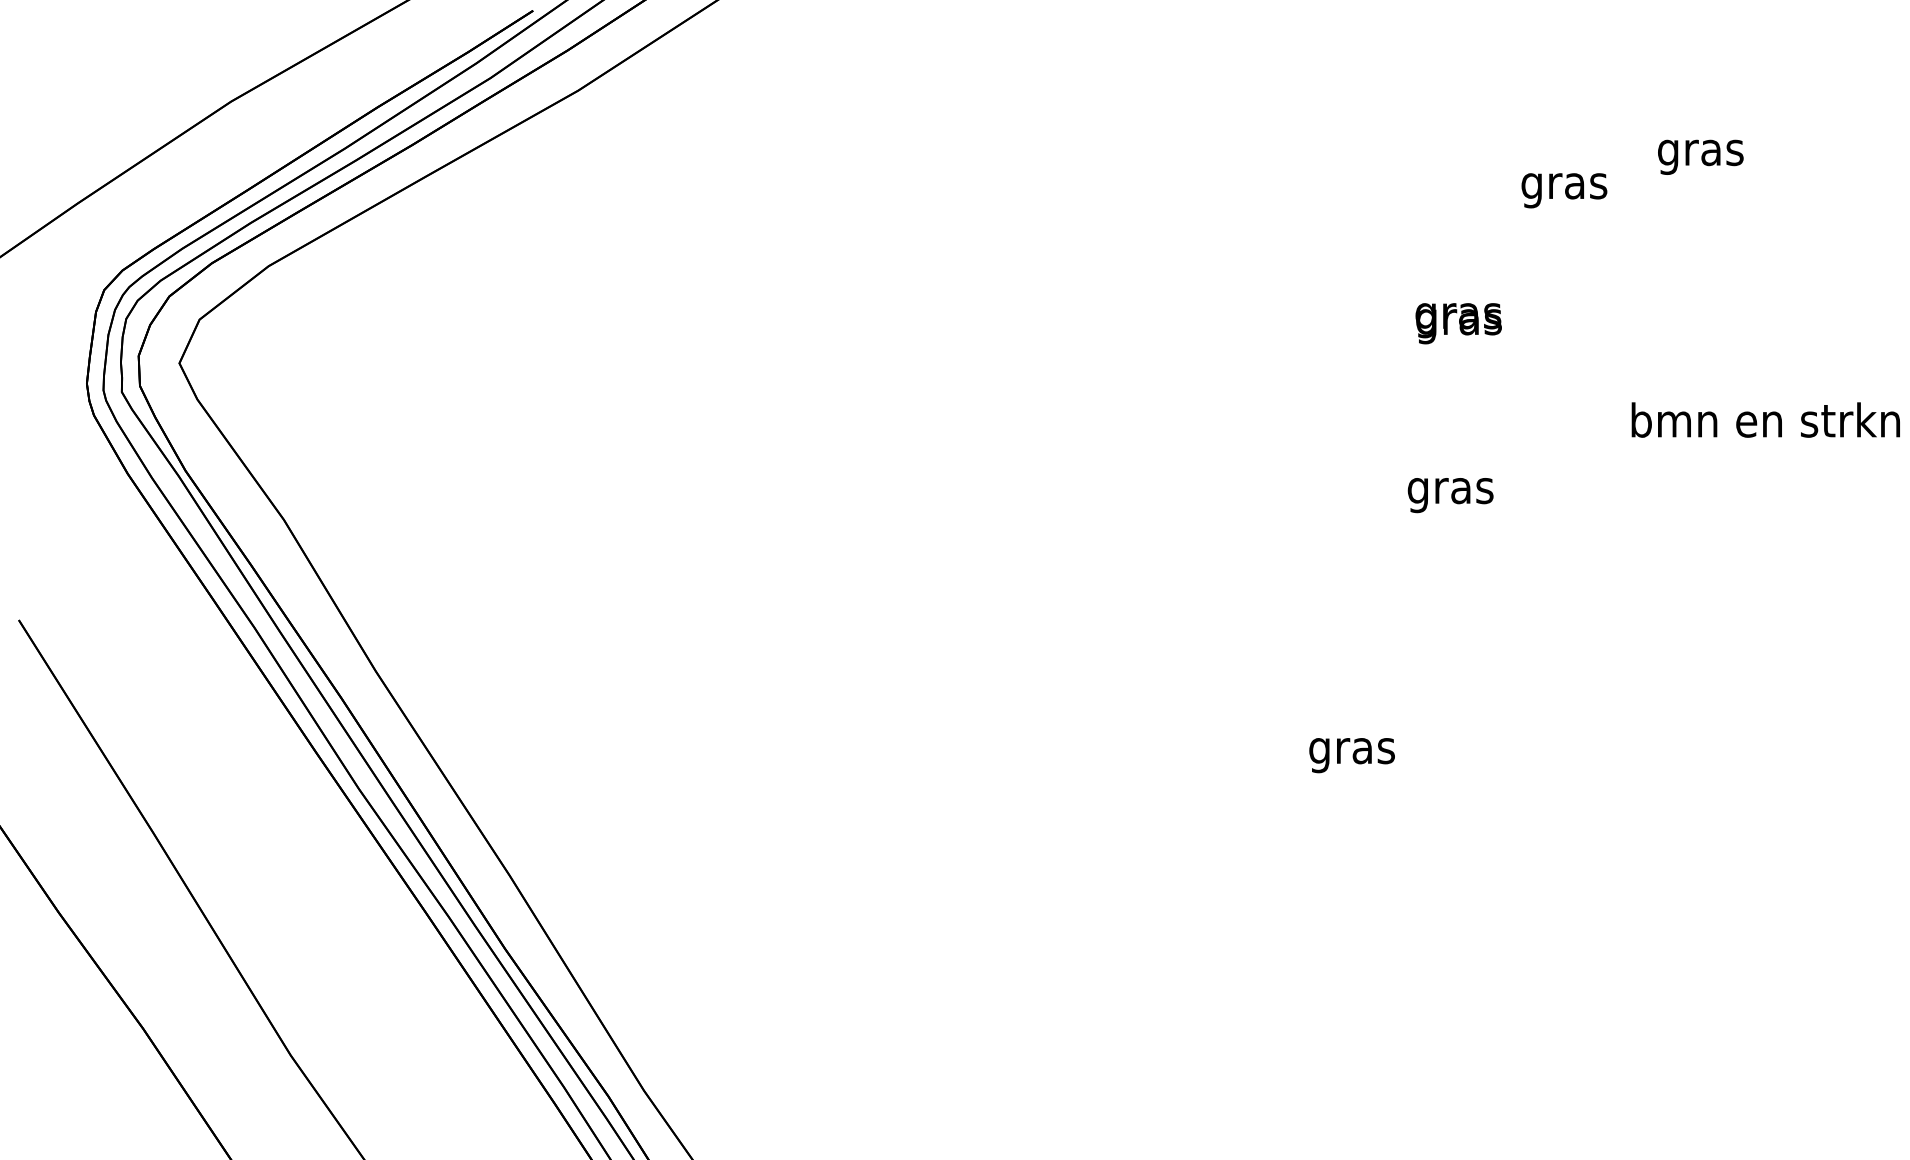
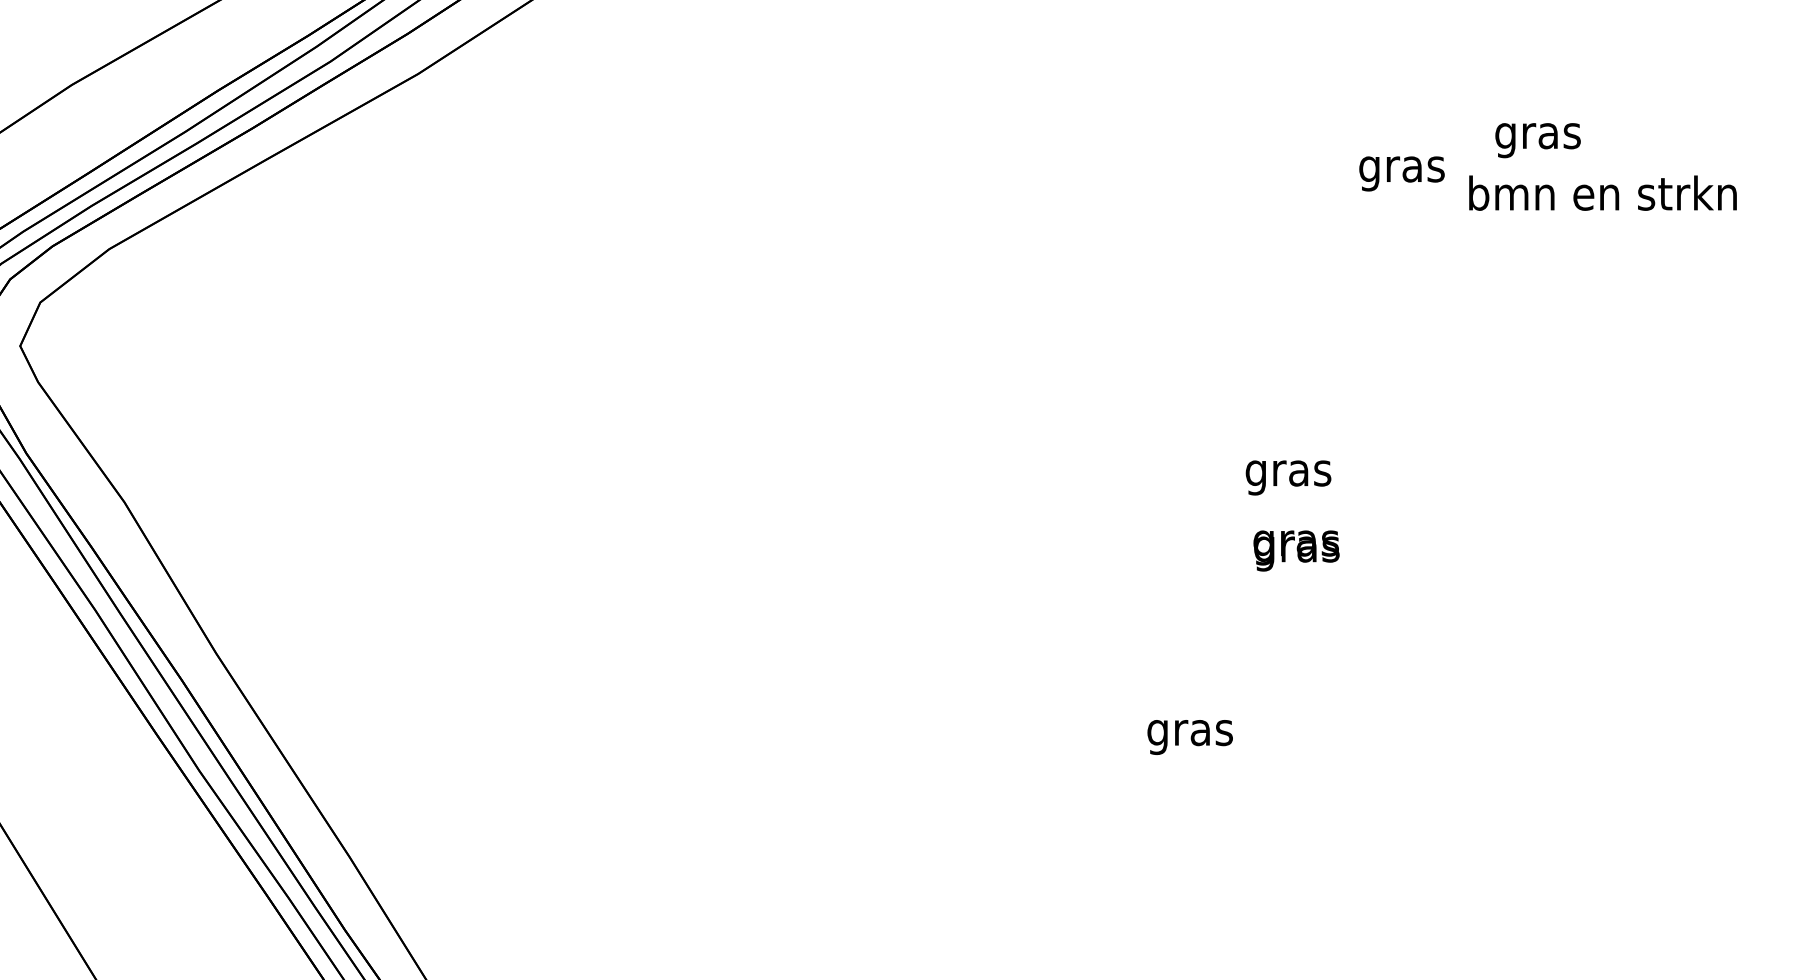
text: (1458, 323) -> (1296, 550), moved
text: (1765, 419) -> (1602, 192), moved

